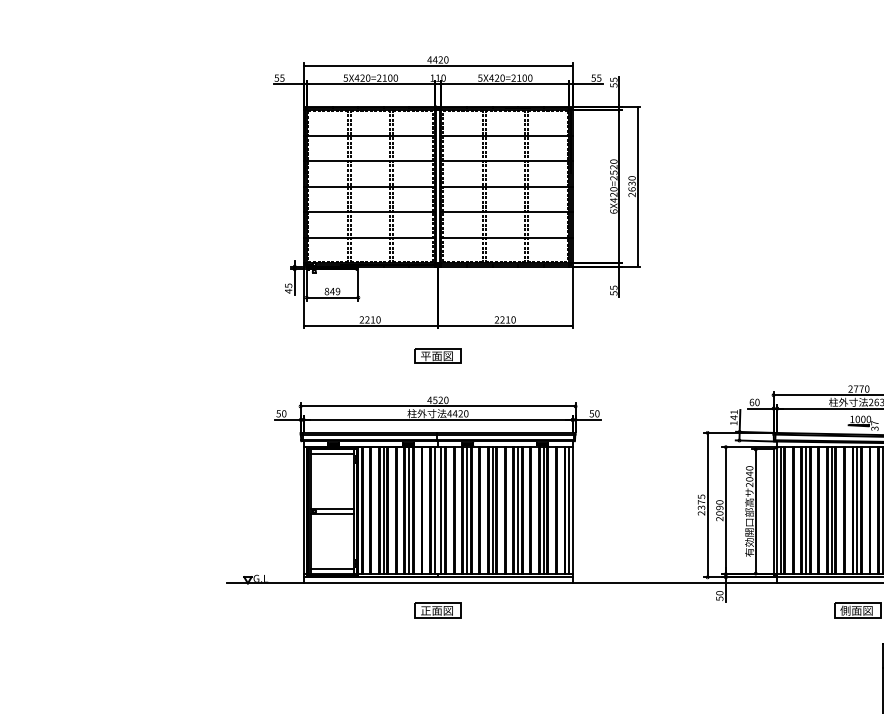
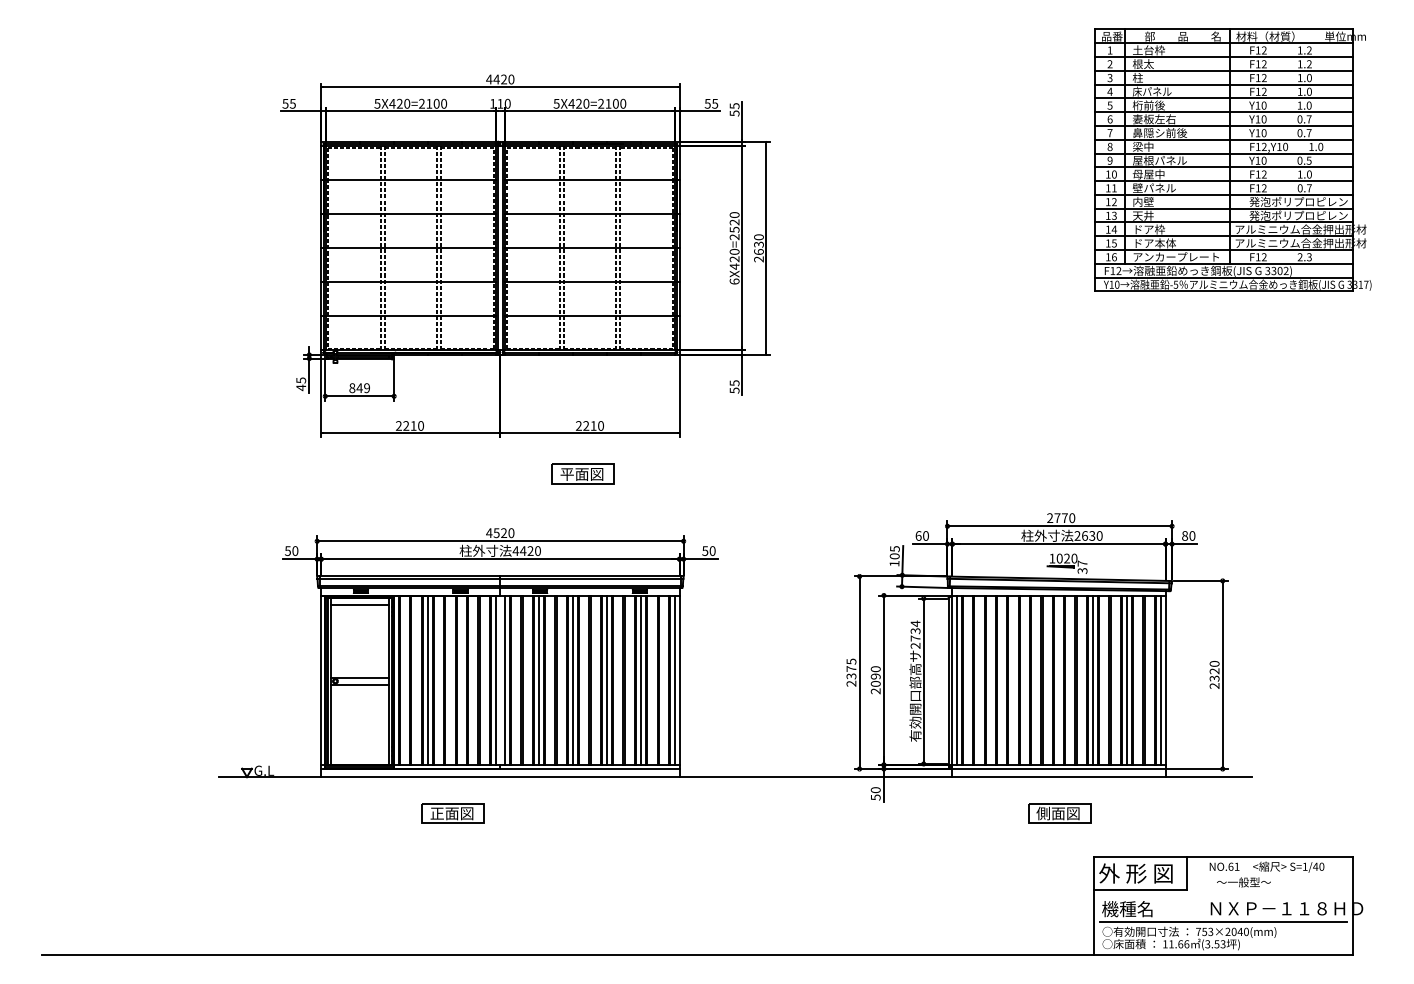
part: (437, 355) -> (582, 473), moved
text: (733, 414) -> (894, 552), 141 -> 105
text: (863, 419) -> (1067, 558), 1000 -> 1020
text: (749, 473) -> (915, 630), 2040 -> 2734
line: (408, 510) -> (461, 679), removed
line: (805, 510) -> (990, 679), removed
line: (831, 510) -> (1024, 679), removed
line: (856, 510) -> (1058, 679), removed
line: (332, 568) -> (359, 757), removed
part: (437, 610) -> (452, 813), moved

